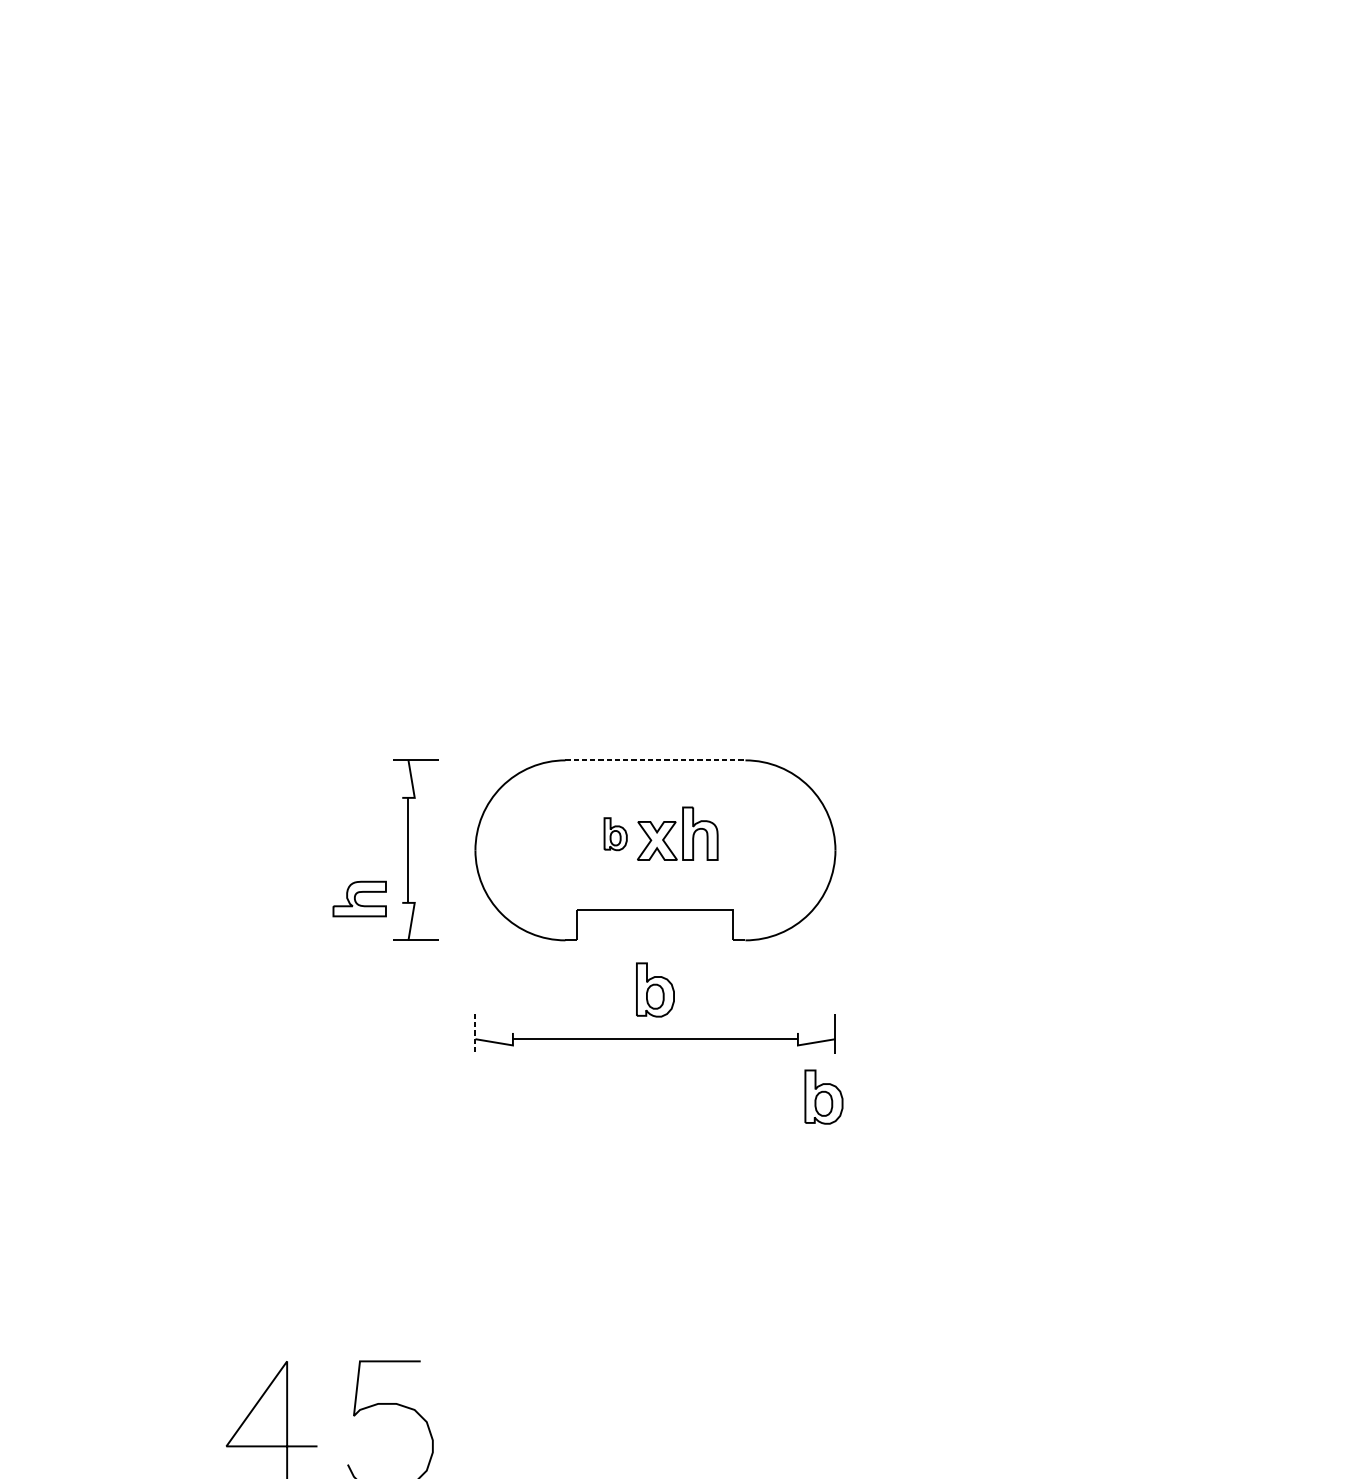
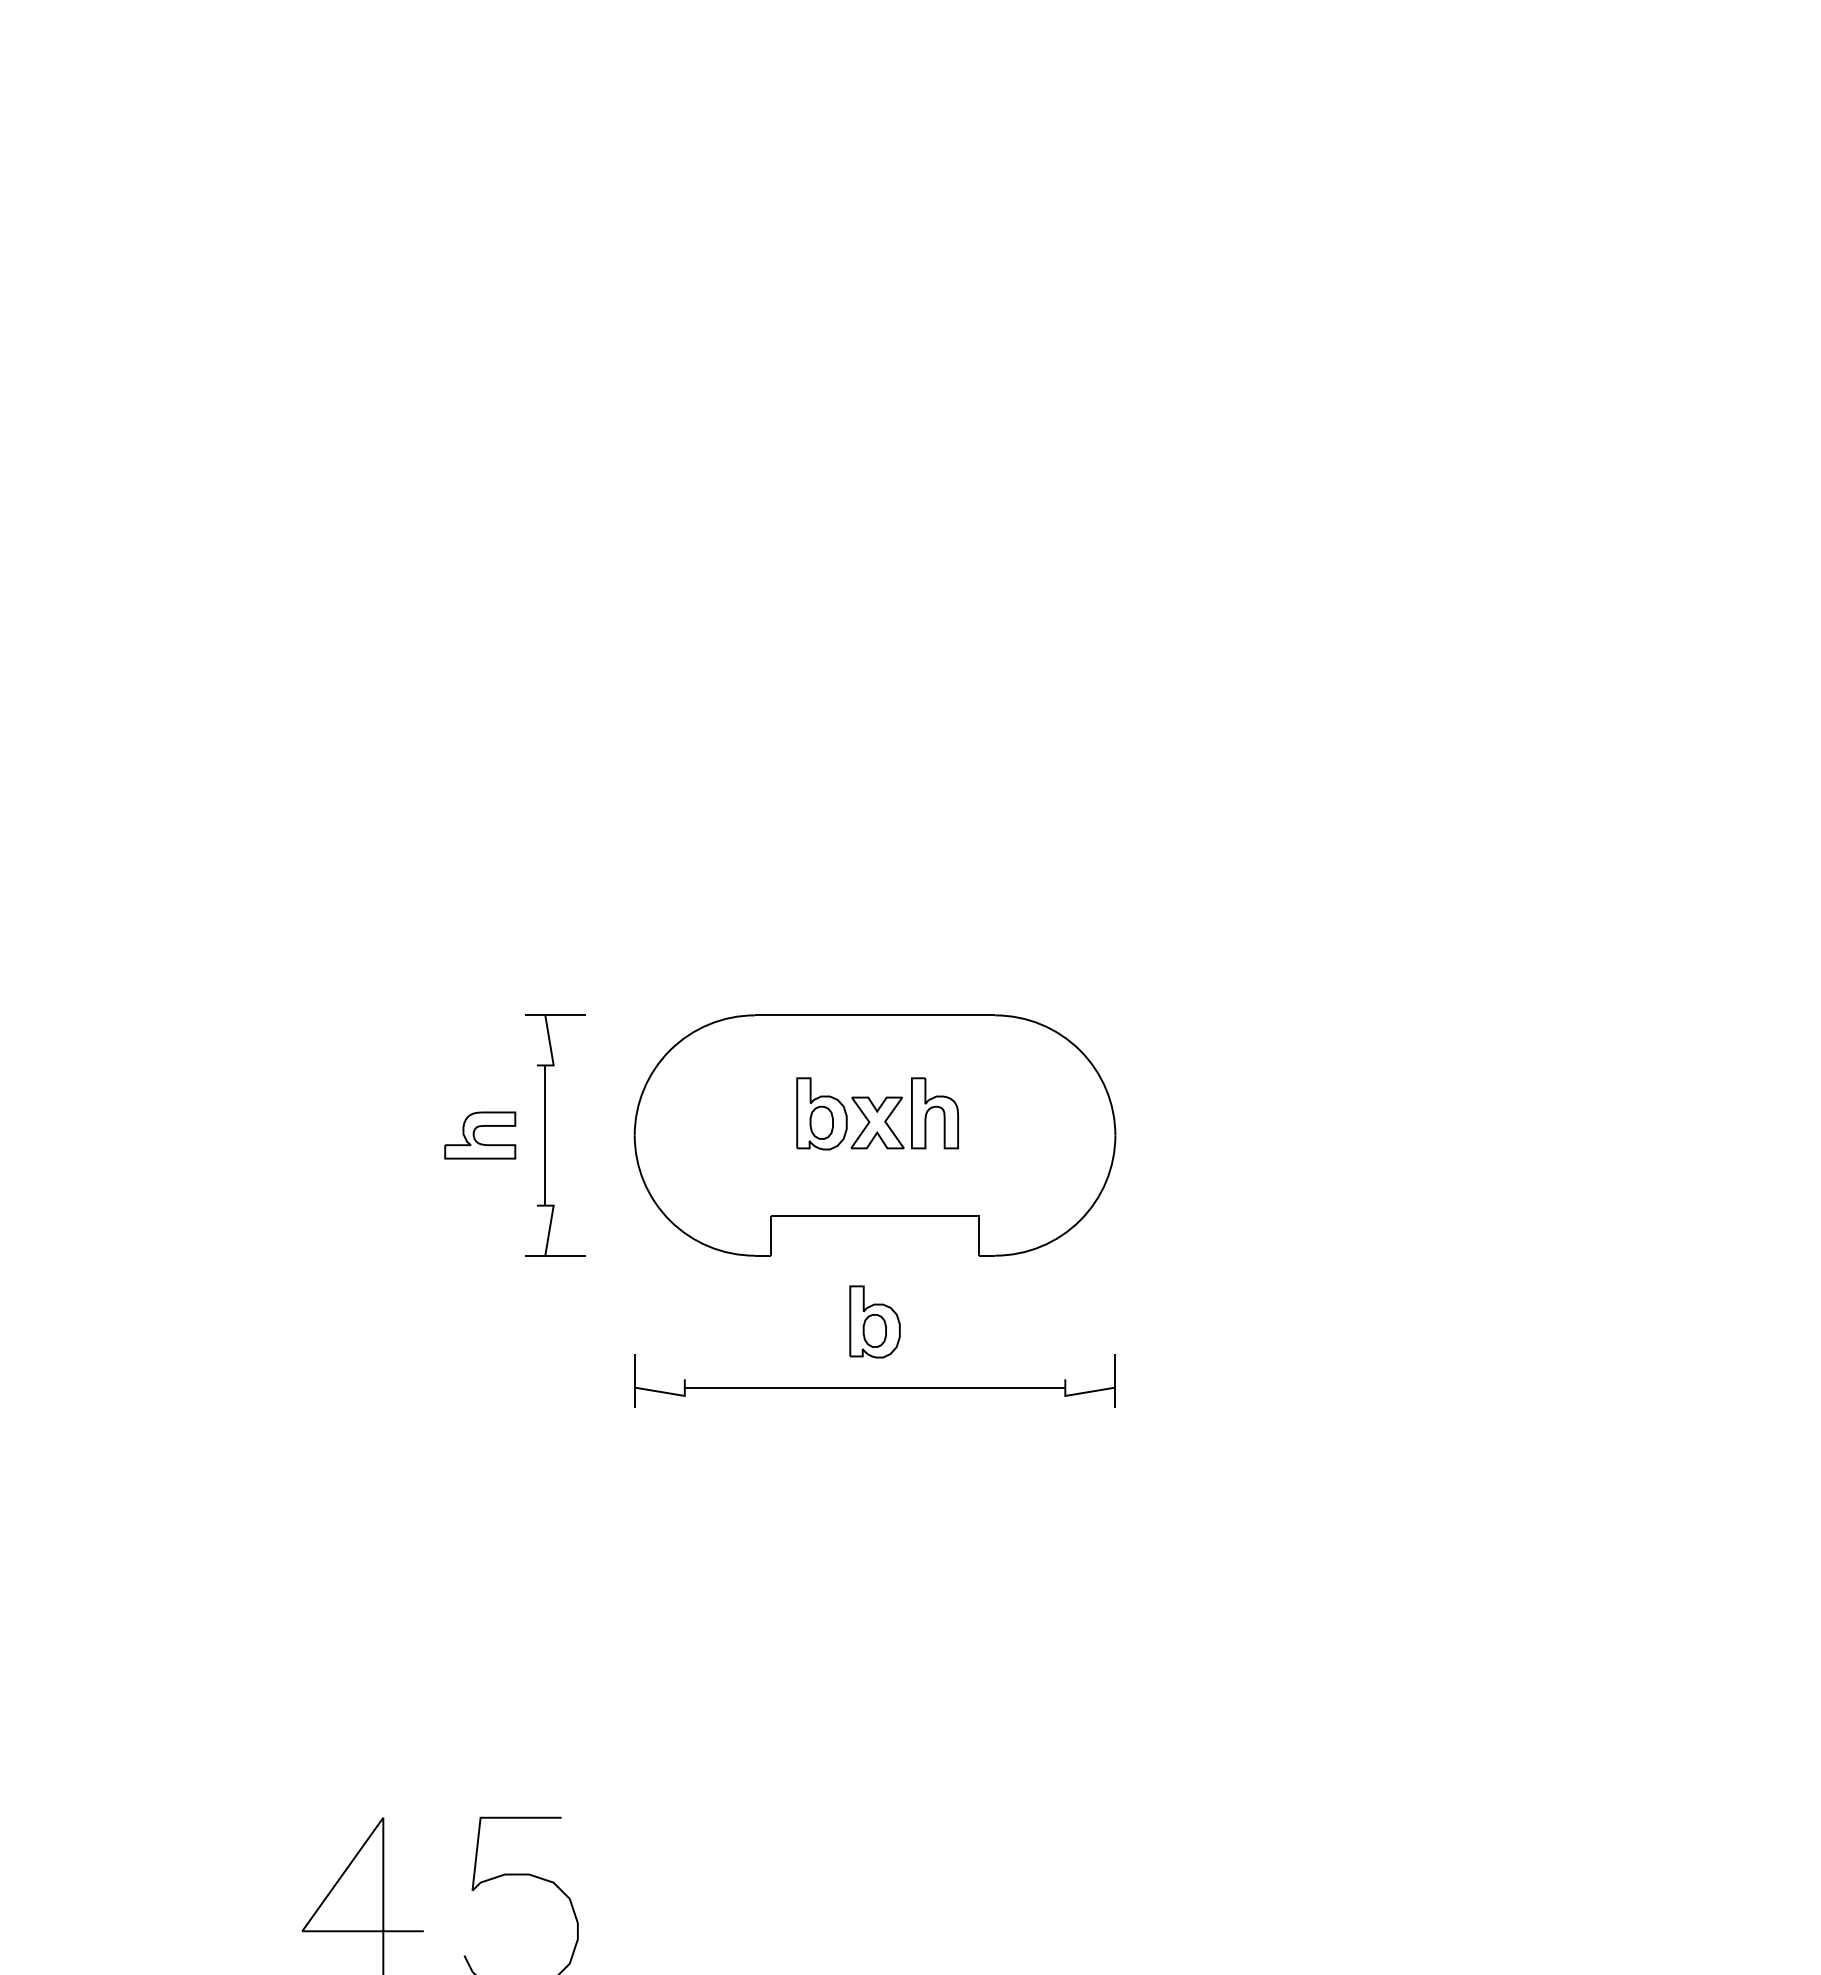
line: (655, 760) -> (875, 1015), dashed -> solid
part: (615, 833) -> (821, 1113), size x1.67
part: (359, 899) -> (480, 1135), moved
line: (475, 1033) -> (634, 1380), dashed -> solid
part: (823, 1096) -> (1099, 1464), removed

